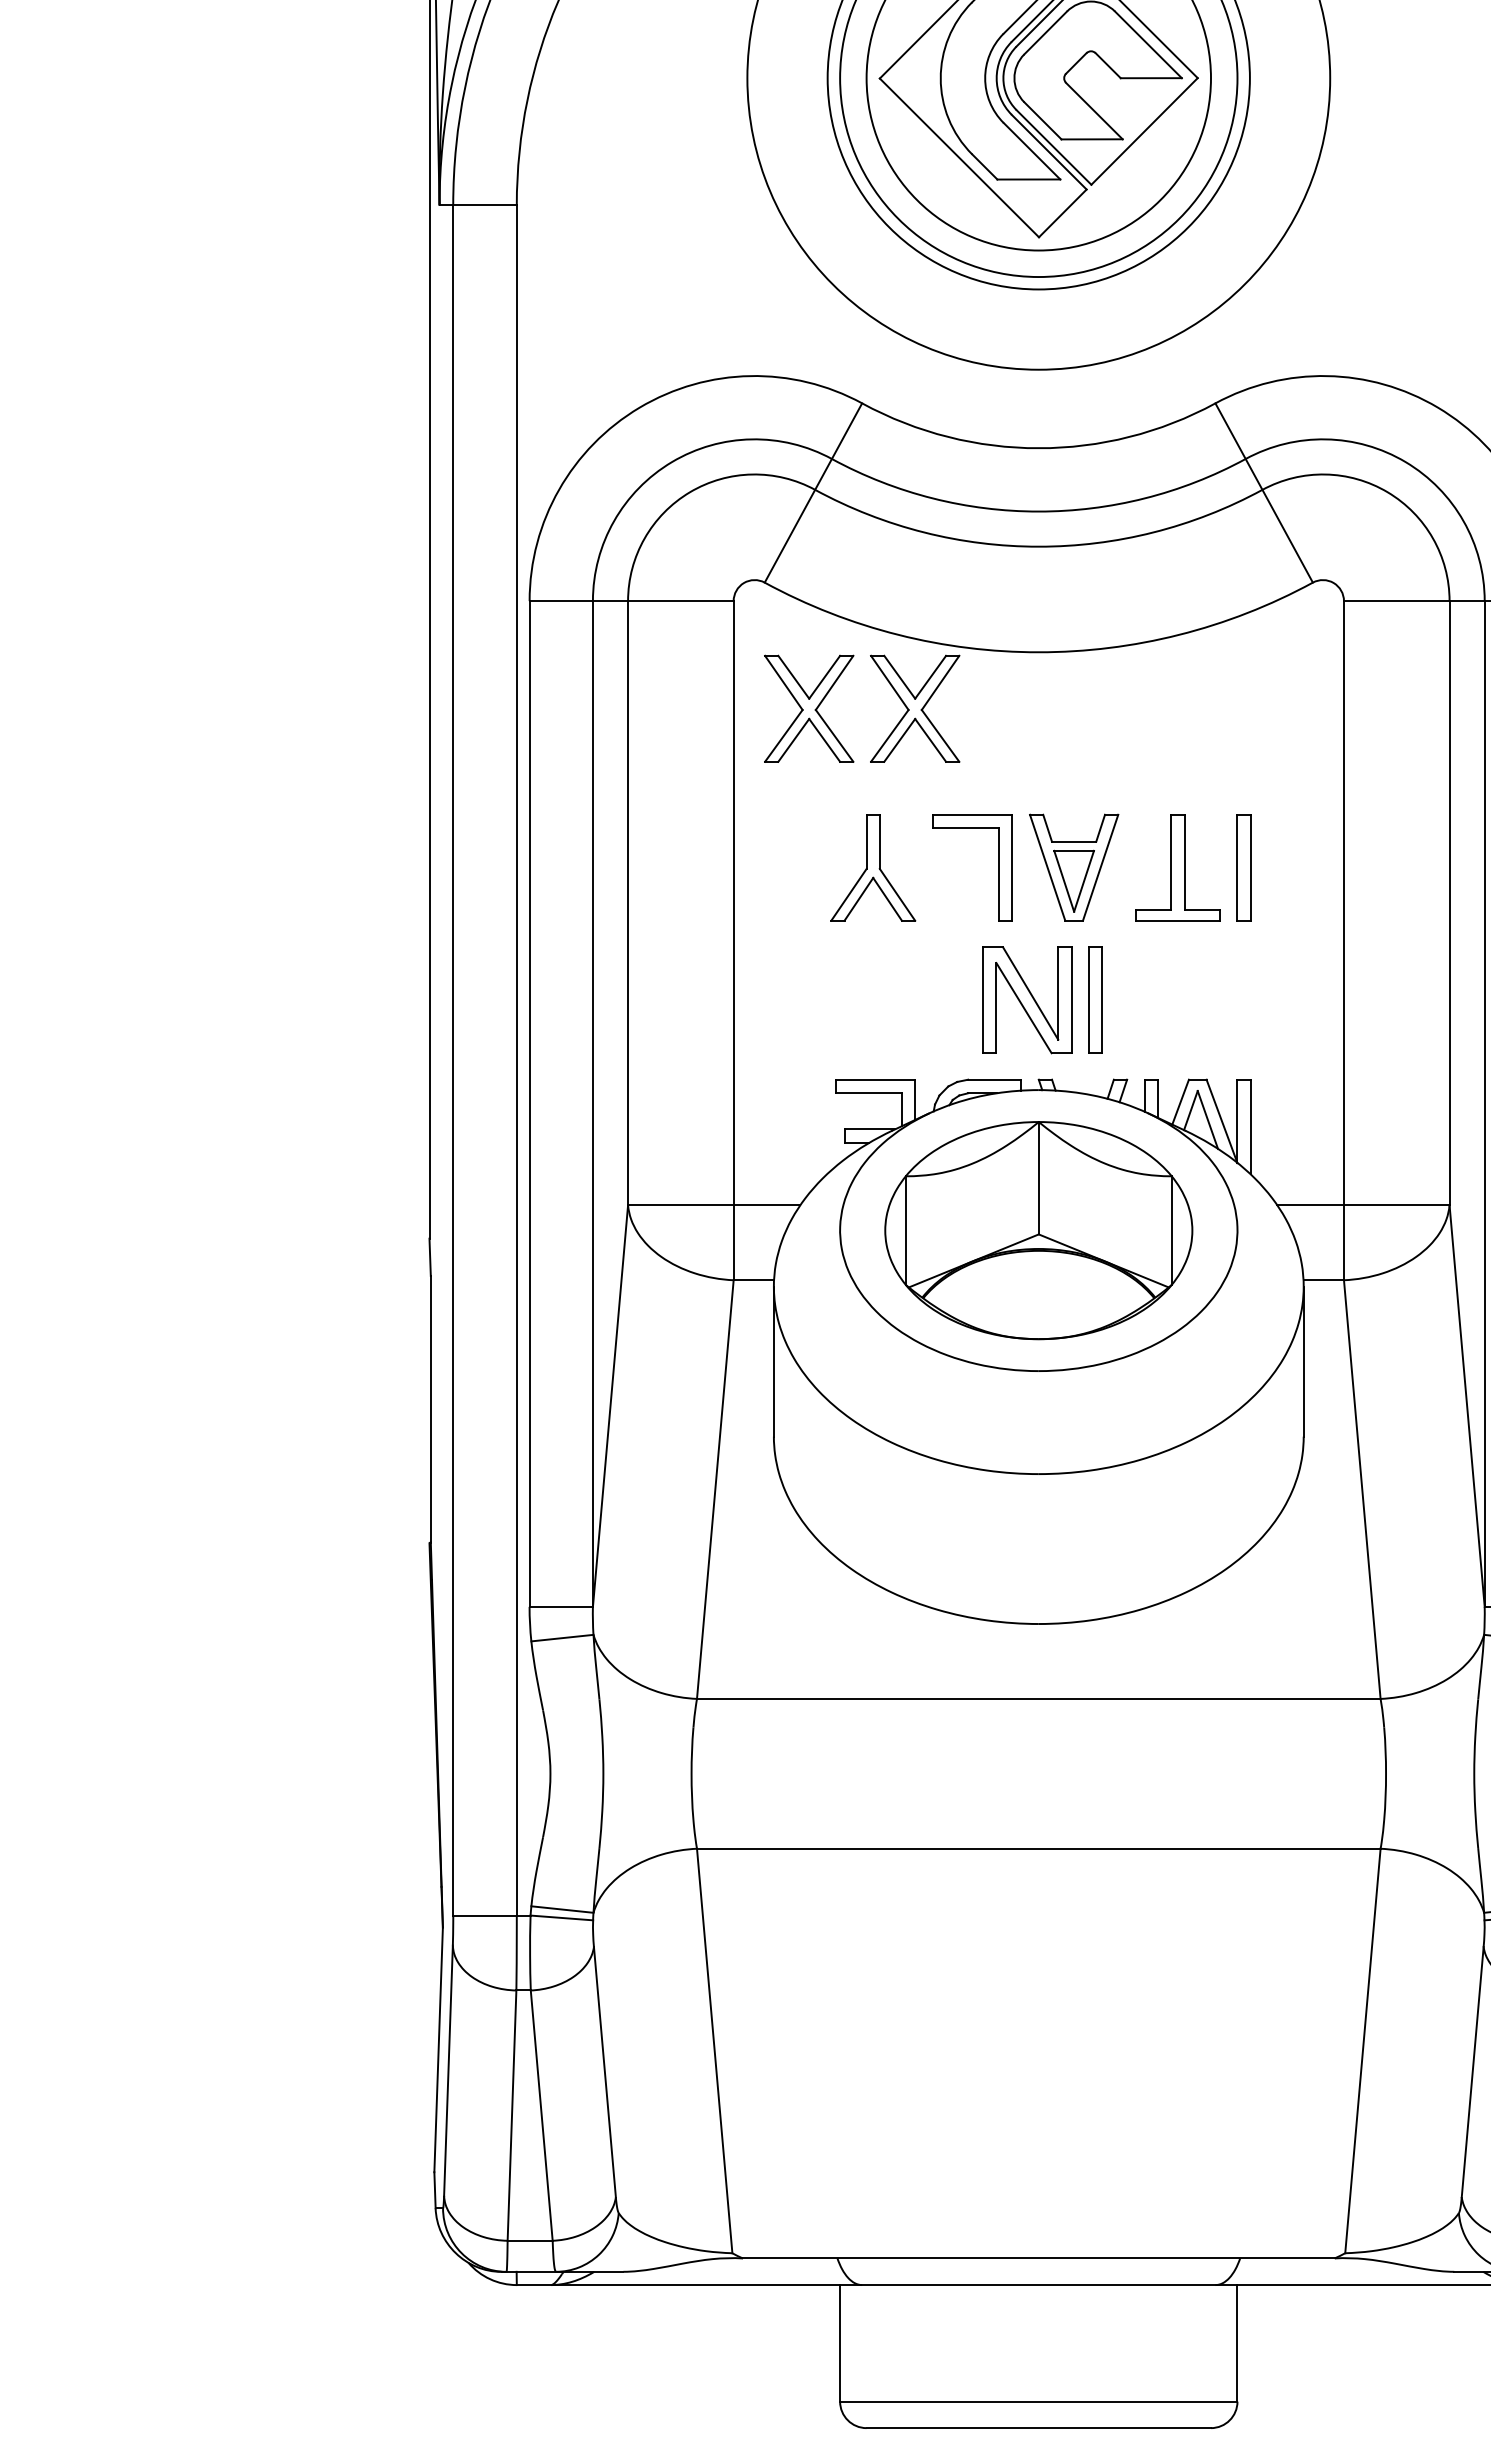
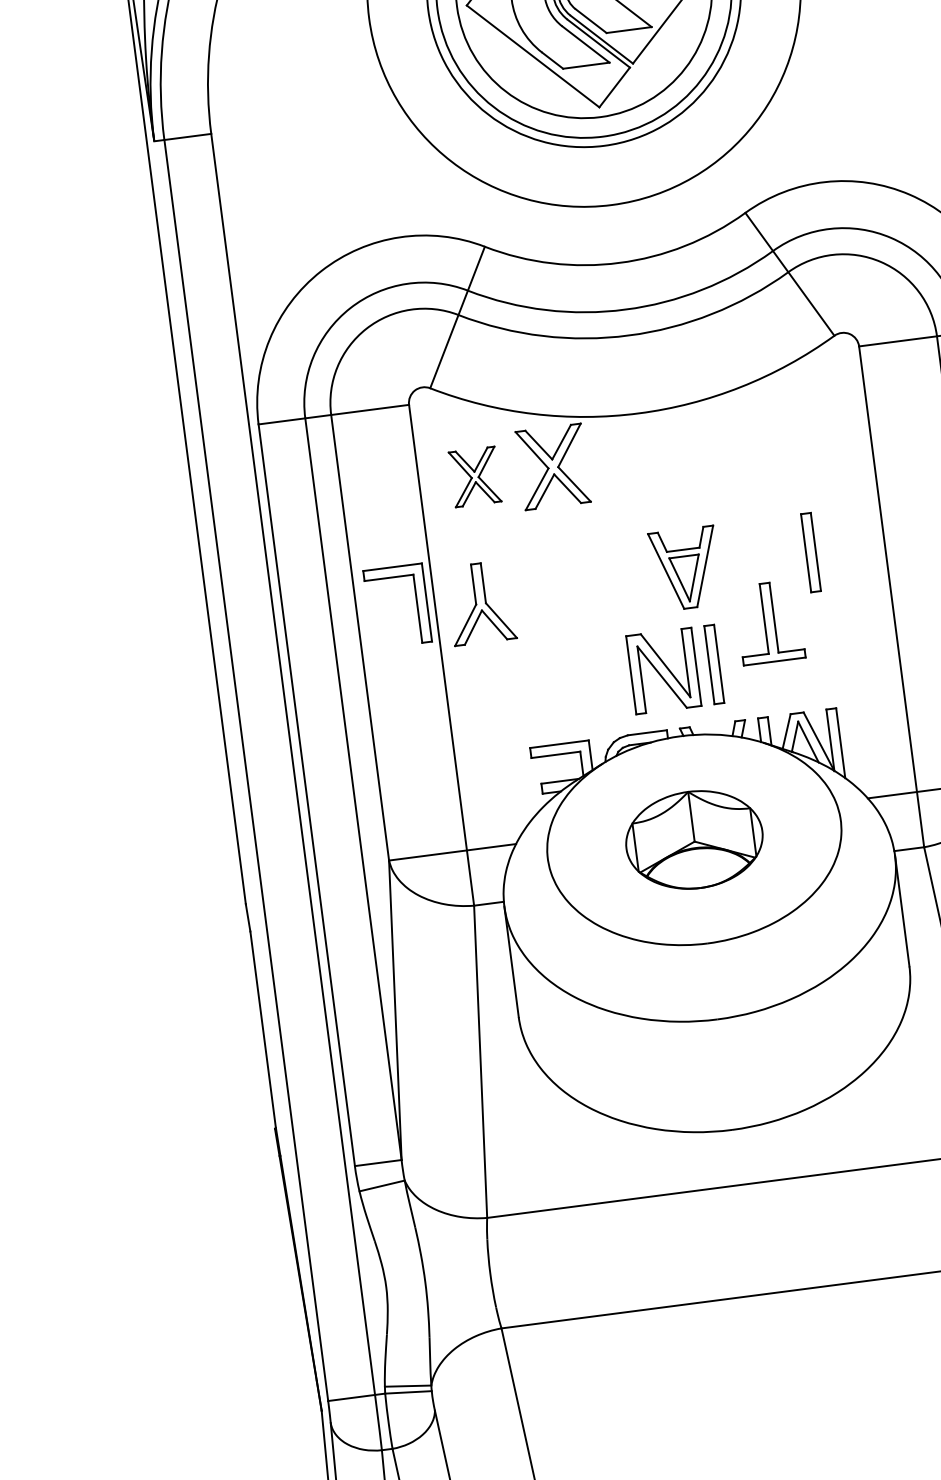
part: (809, 708) -> (475, 476), size x0.7
part: (873, 867) -> (481, 602), moved
part: (998, 867) -> (416, 603), moved
part: (1177, 867) -> (769, 622), moved
part: (1038, 1230) -> (694, 839), size x0.6

